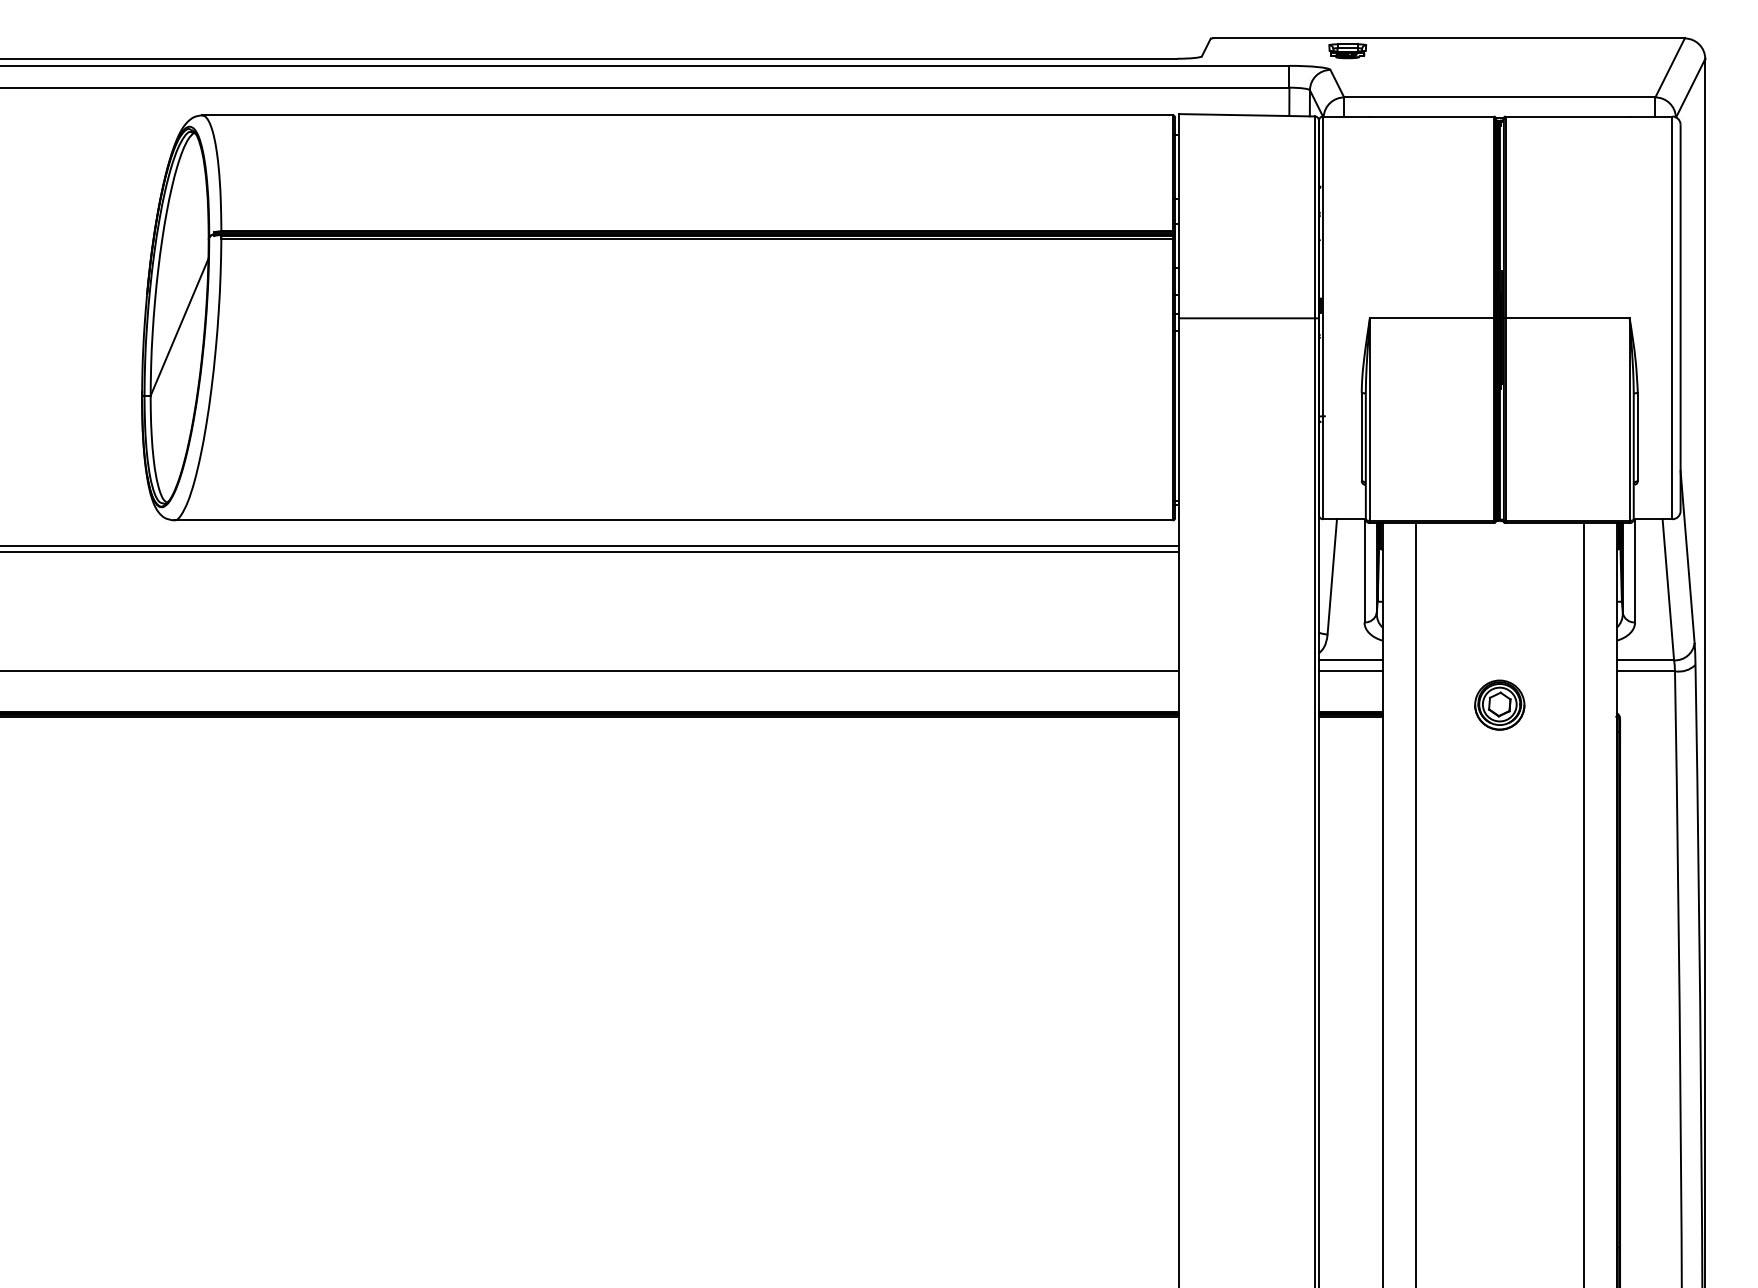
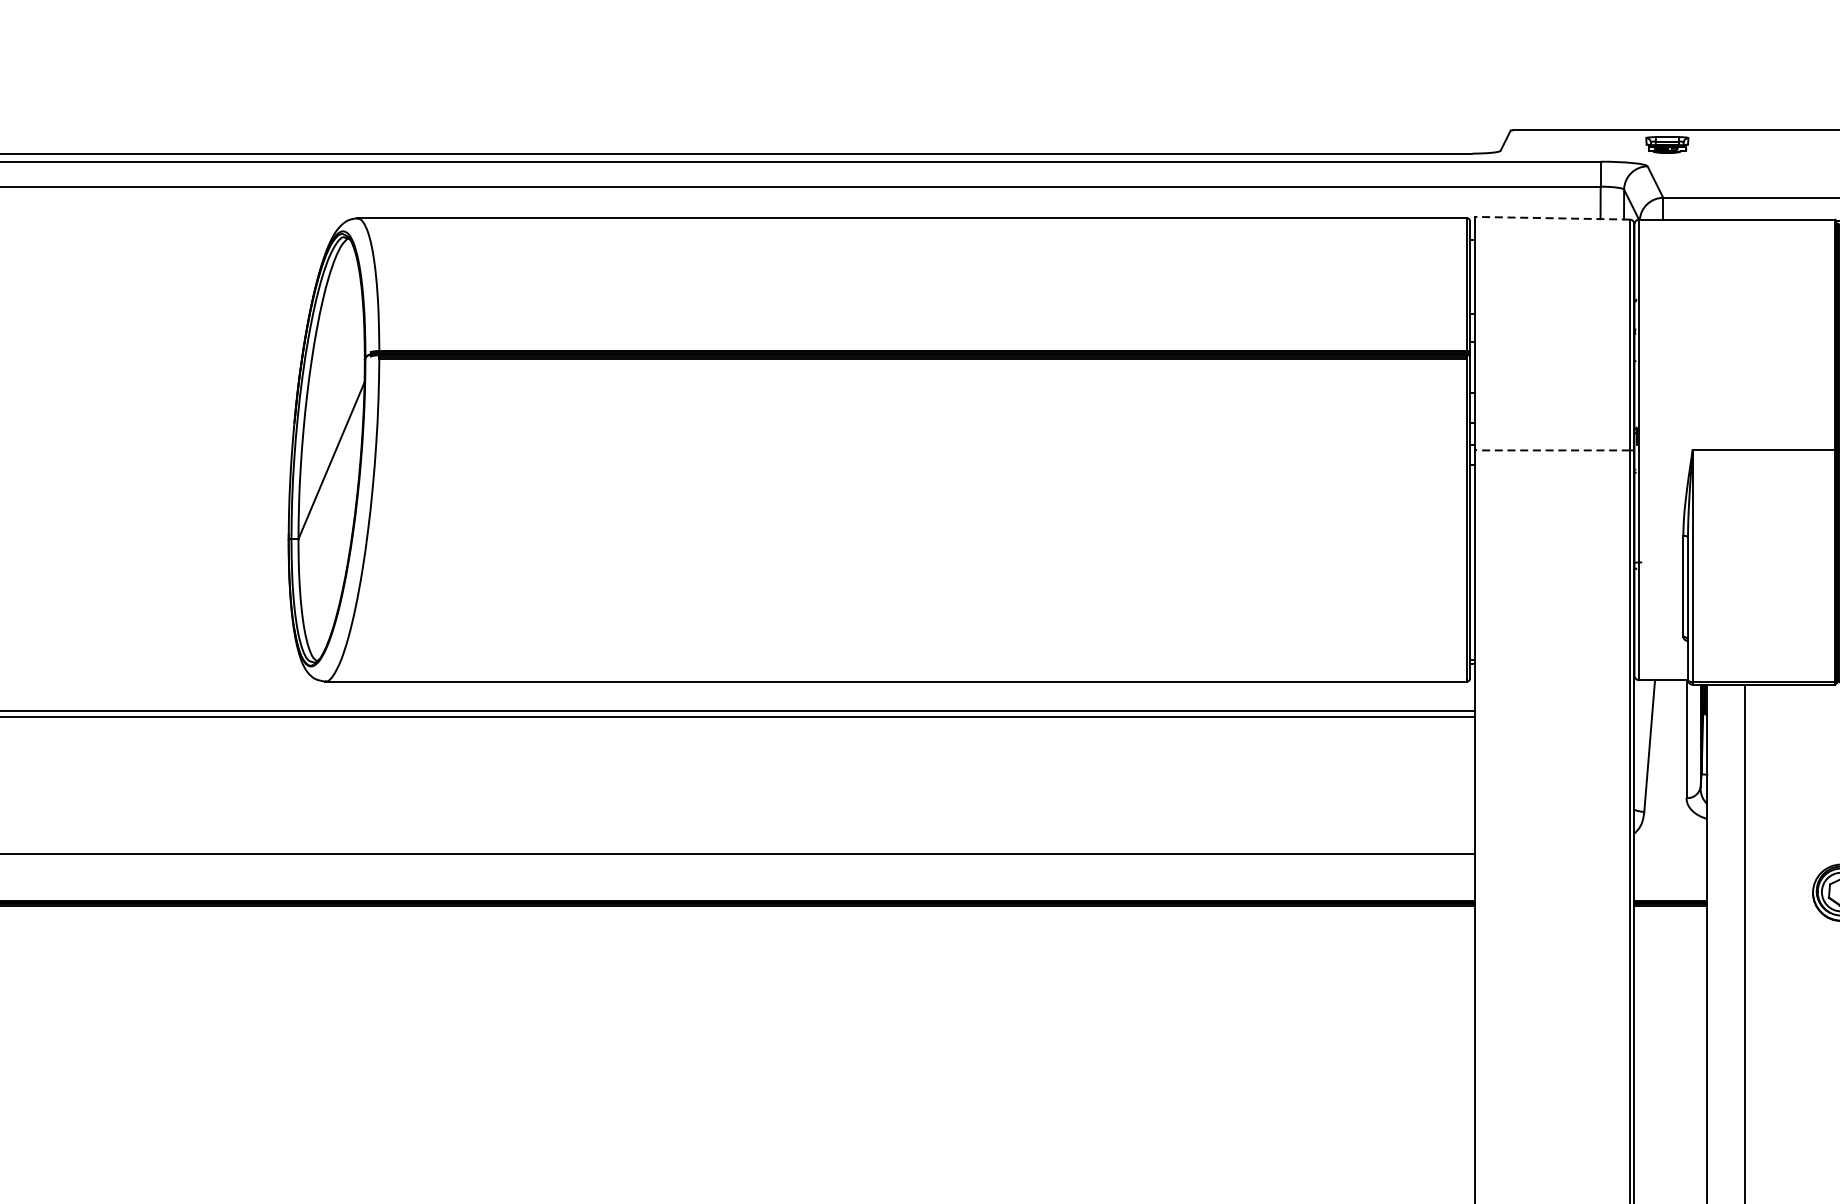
line: (1247, 115) -> (1552, 218), solid -> dashed
line: (1247, 318) -> (1552, 450), solid -> dashed
line: (1350, 660) -> (1670, 841), removed
line: (1350, 671) -> (1670, 854), removed

